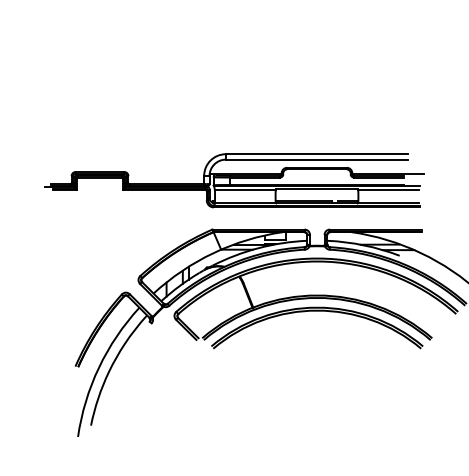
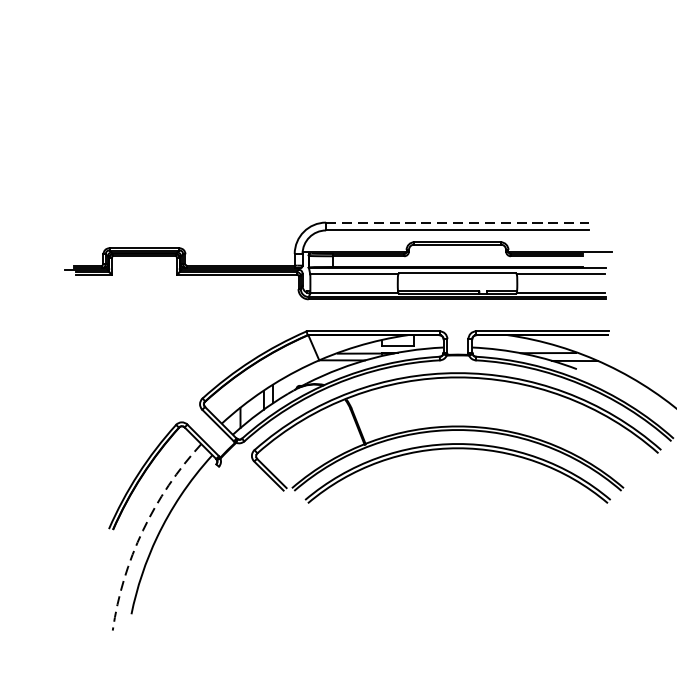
line: (317, 154) -> (458, 223), solid -> dashed
arc: (98, 367) -> (142, 530), solid -> dashed

